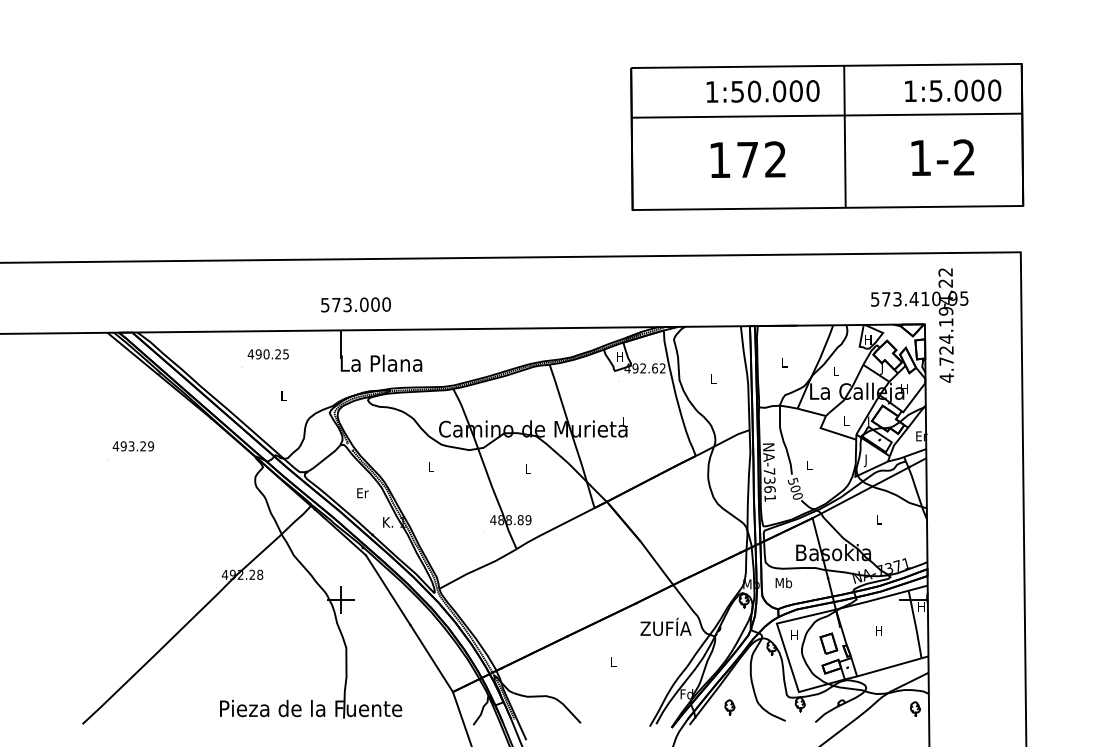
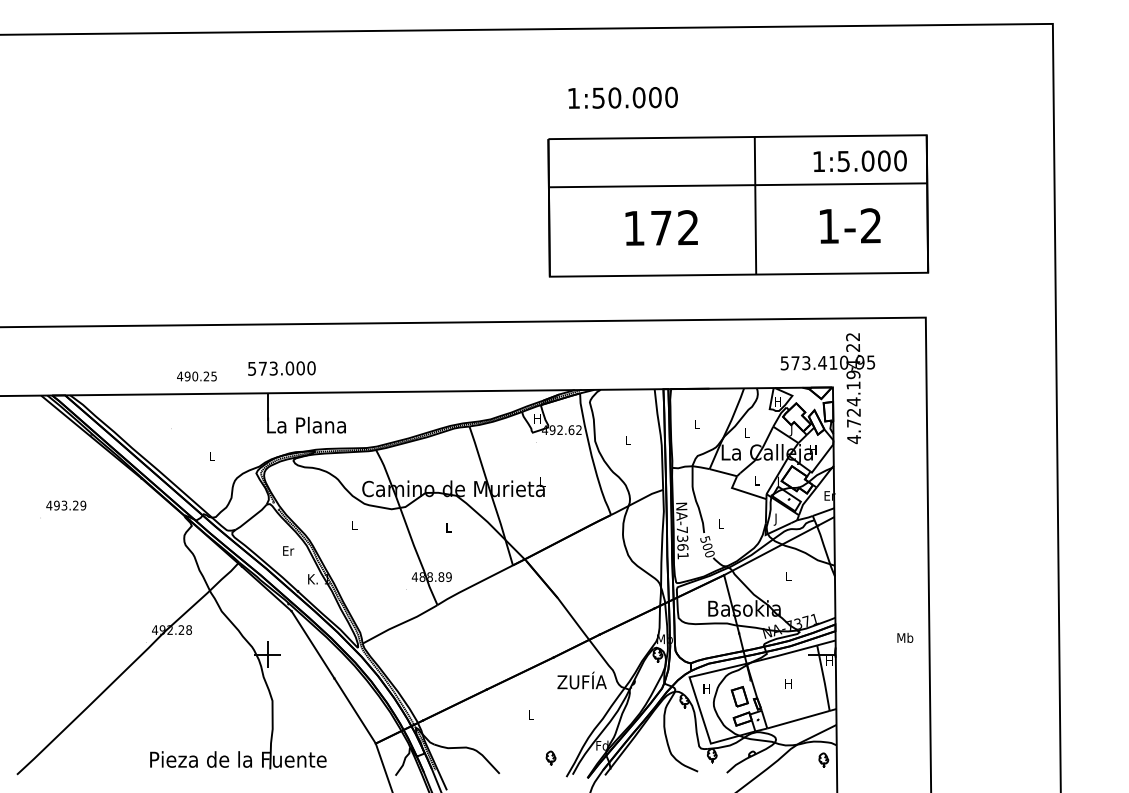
text: (762, 91) -> (622, 97), moved
text: (267, 354) -> (196, 376), moved
text: (784, 582) -> (905, 637), moved
part: (729, 706) -> (550, 757), moved

